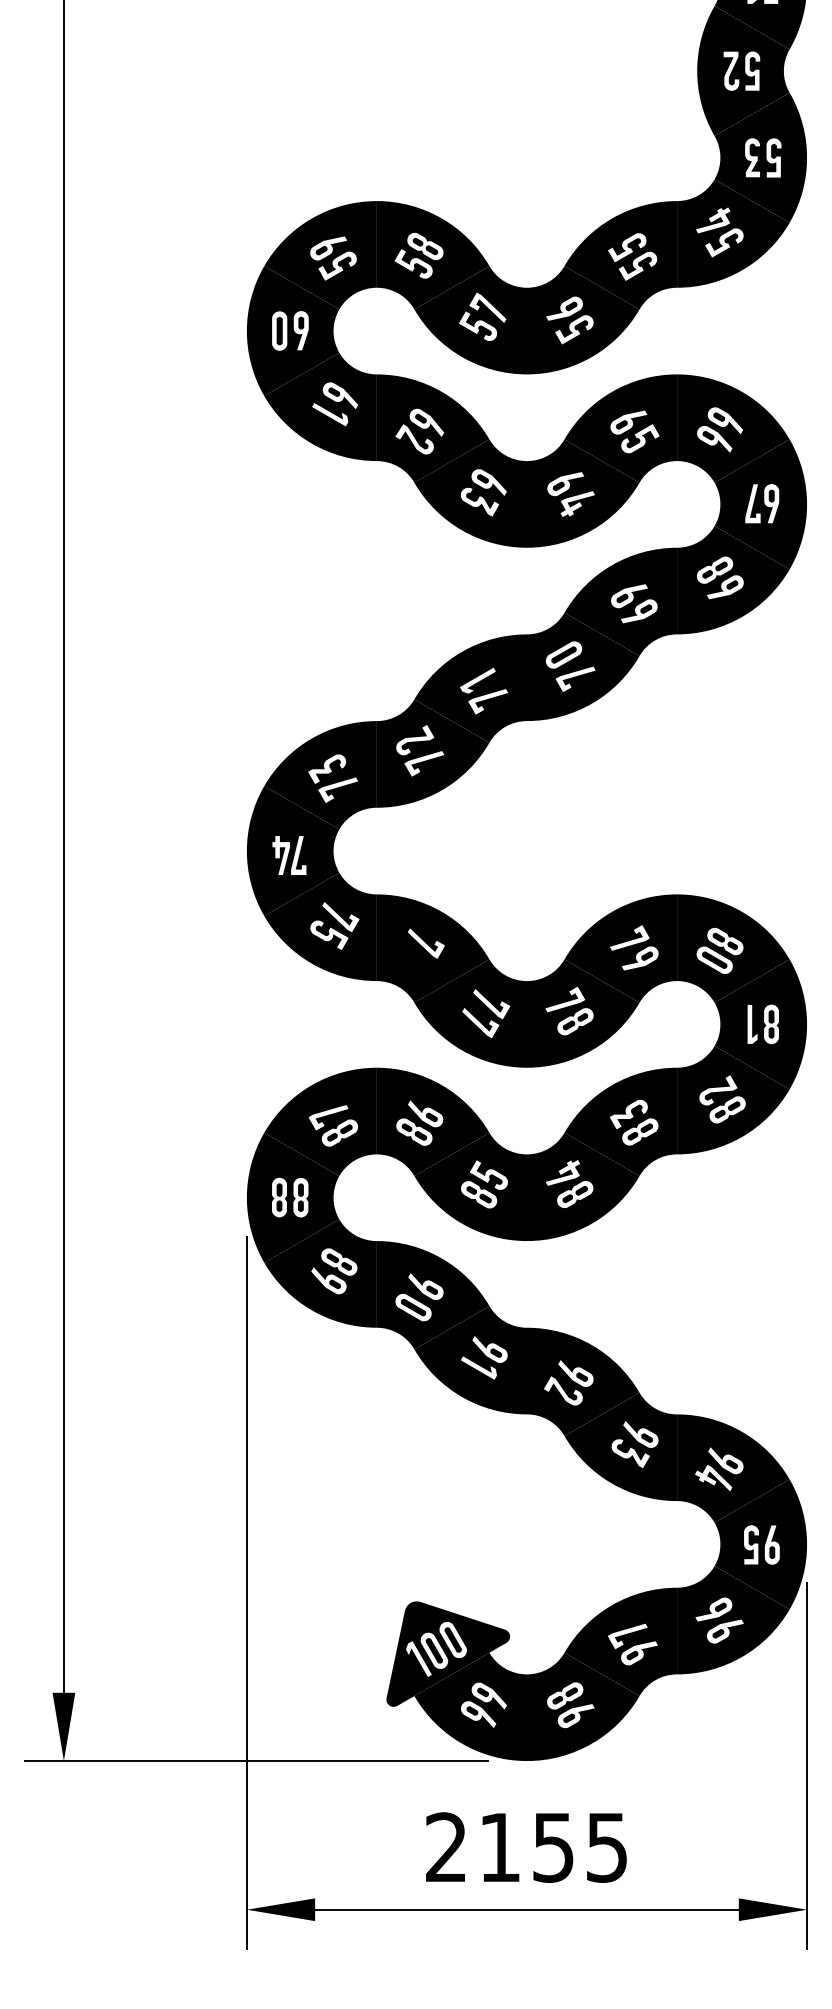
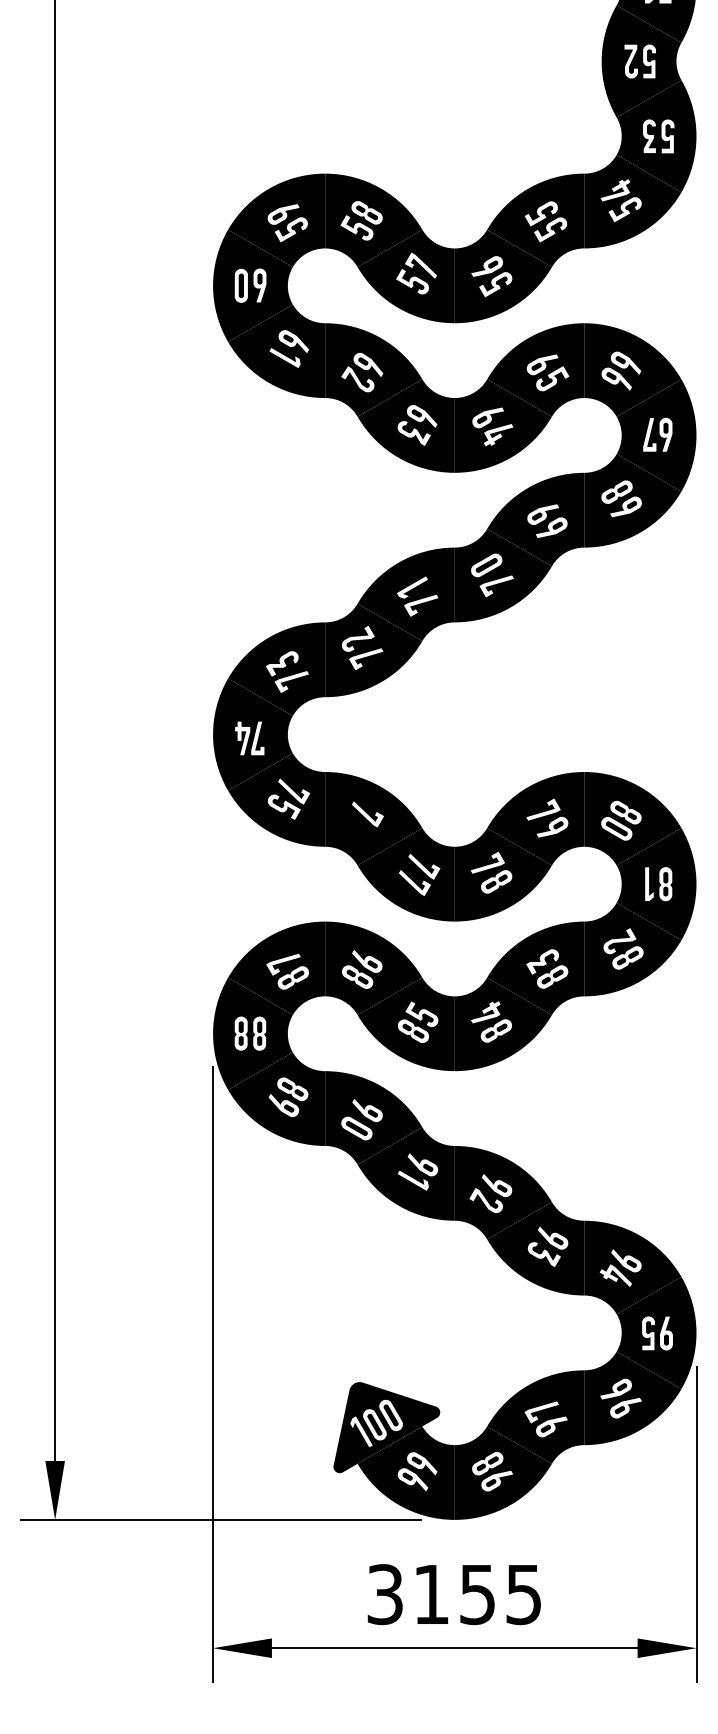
text: (446, 1847) -> (385, 1594), 2155 -> 3155

